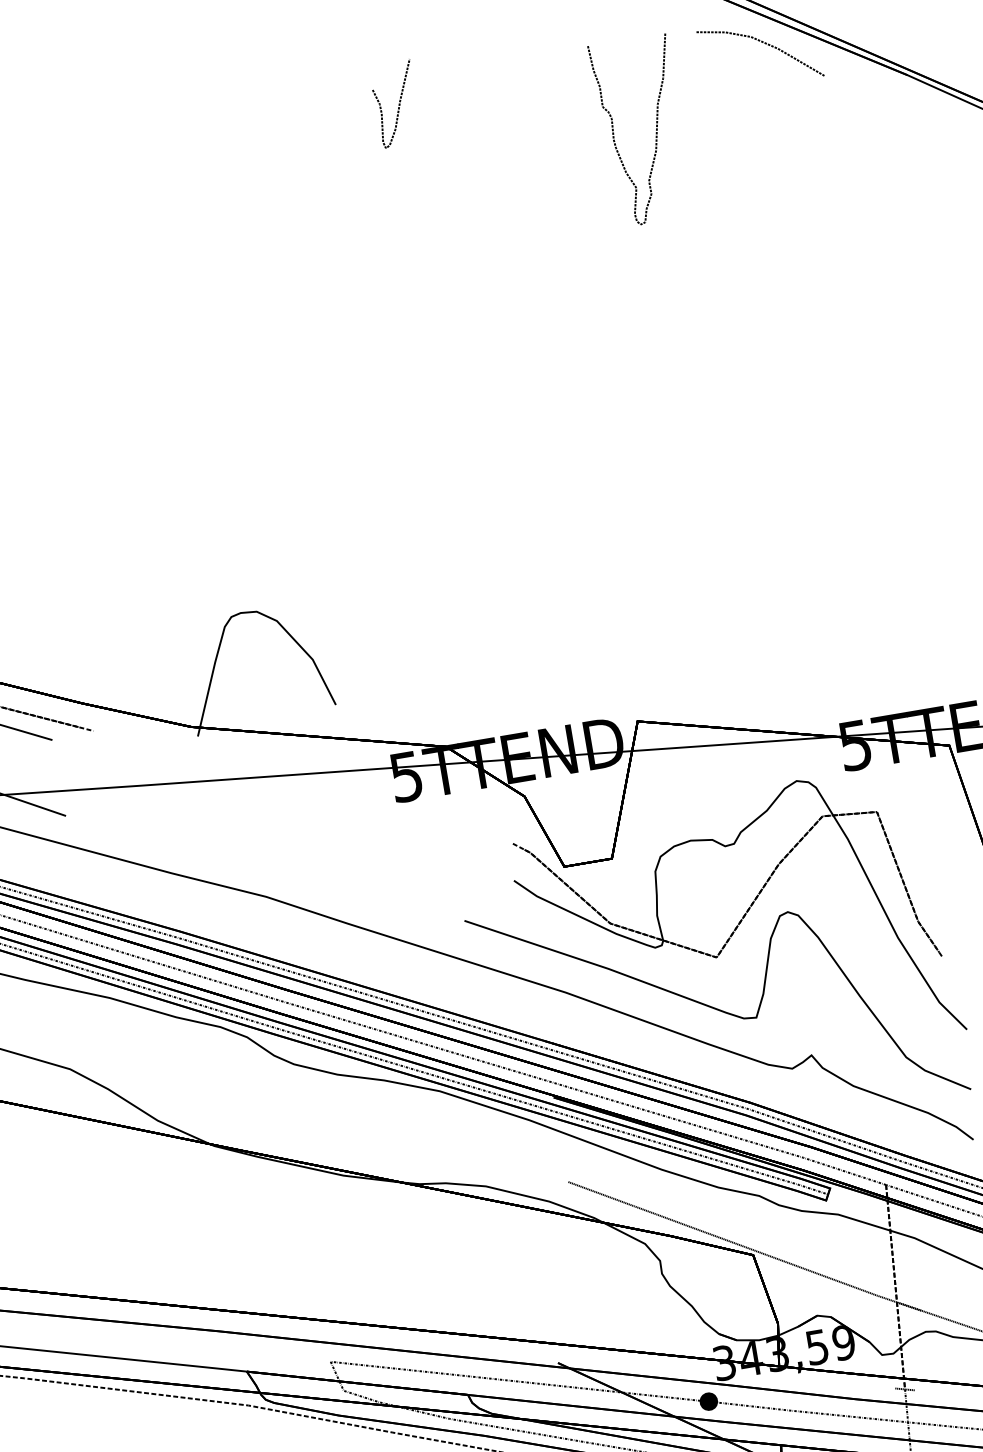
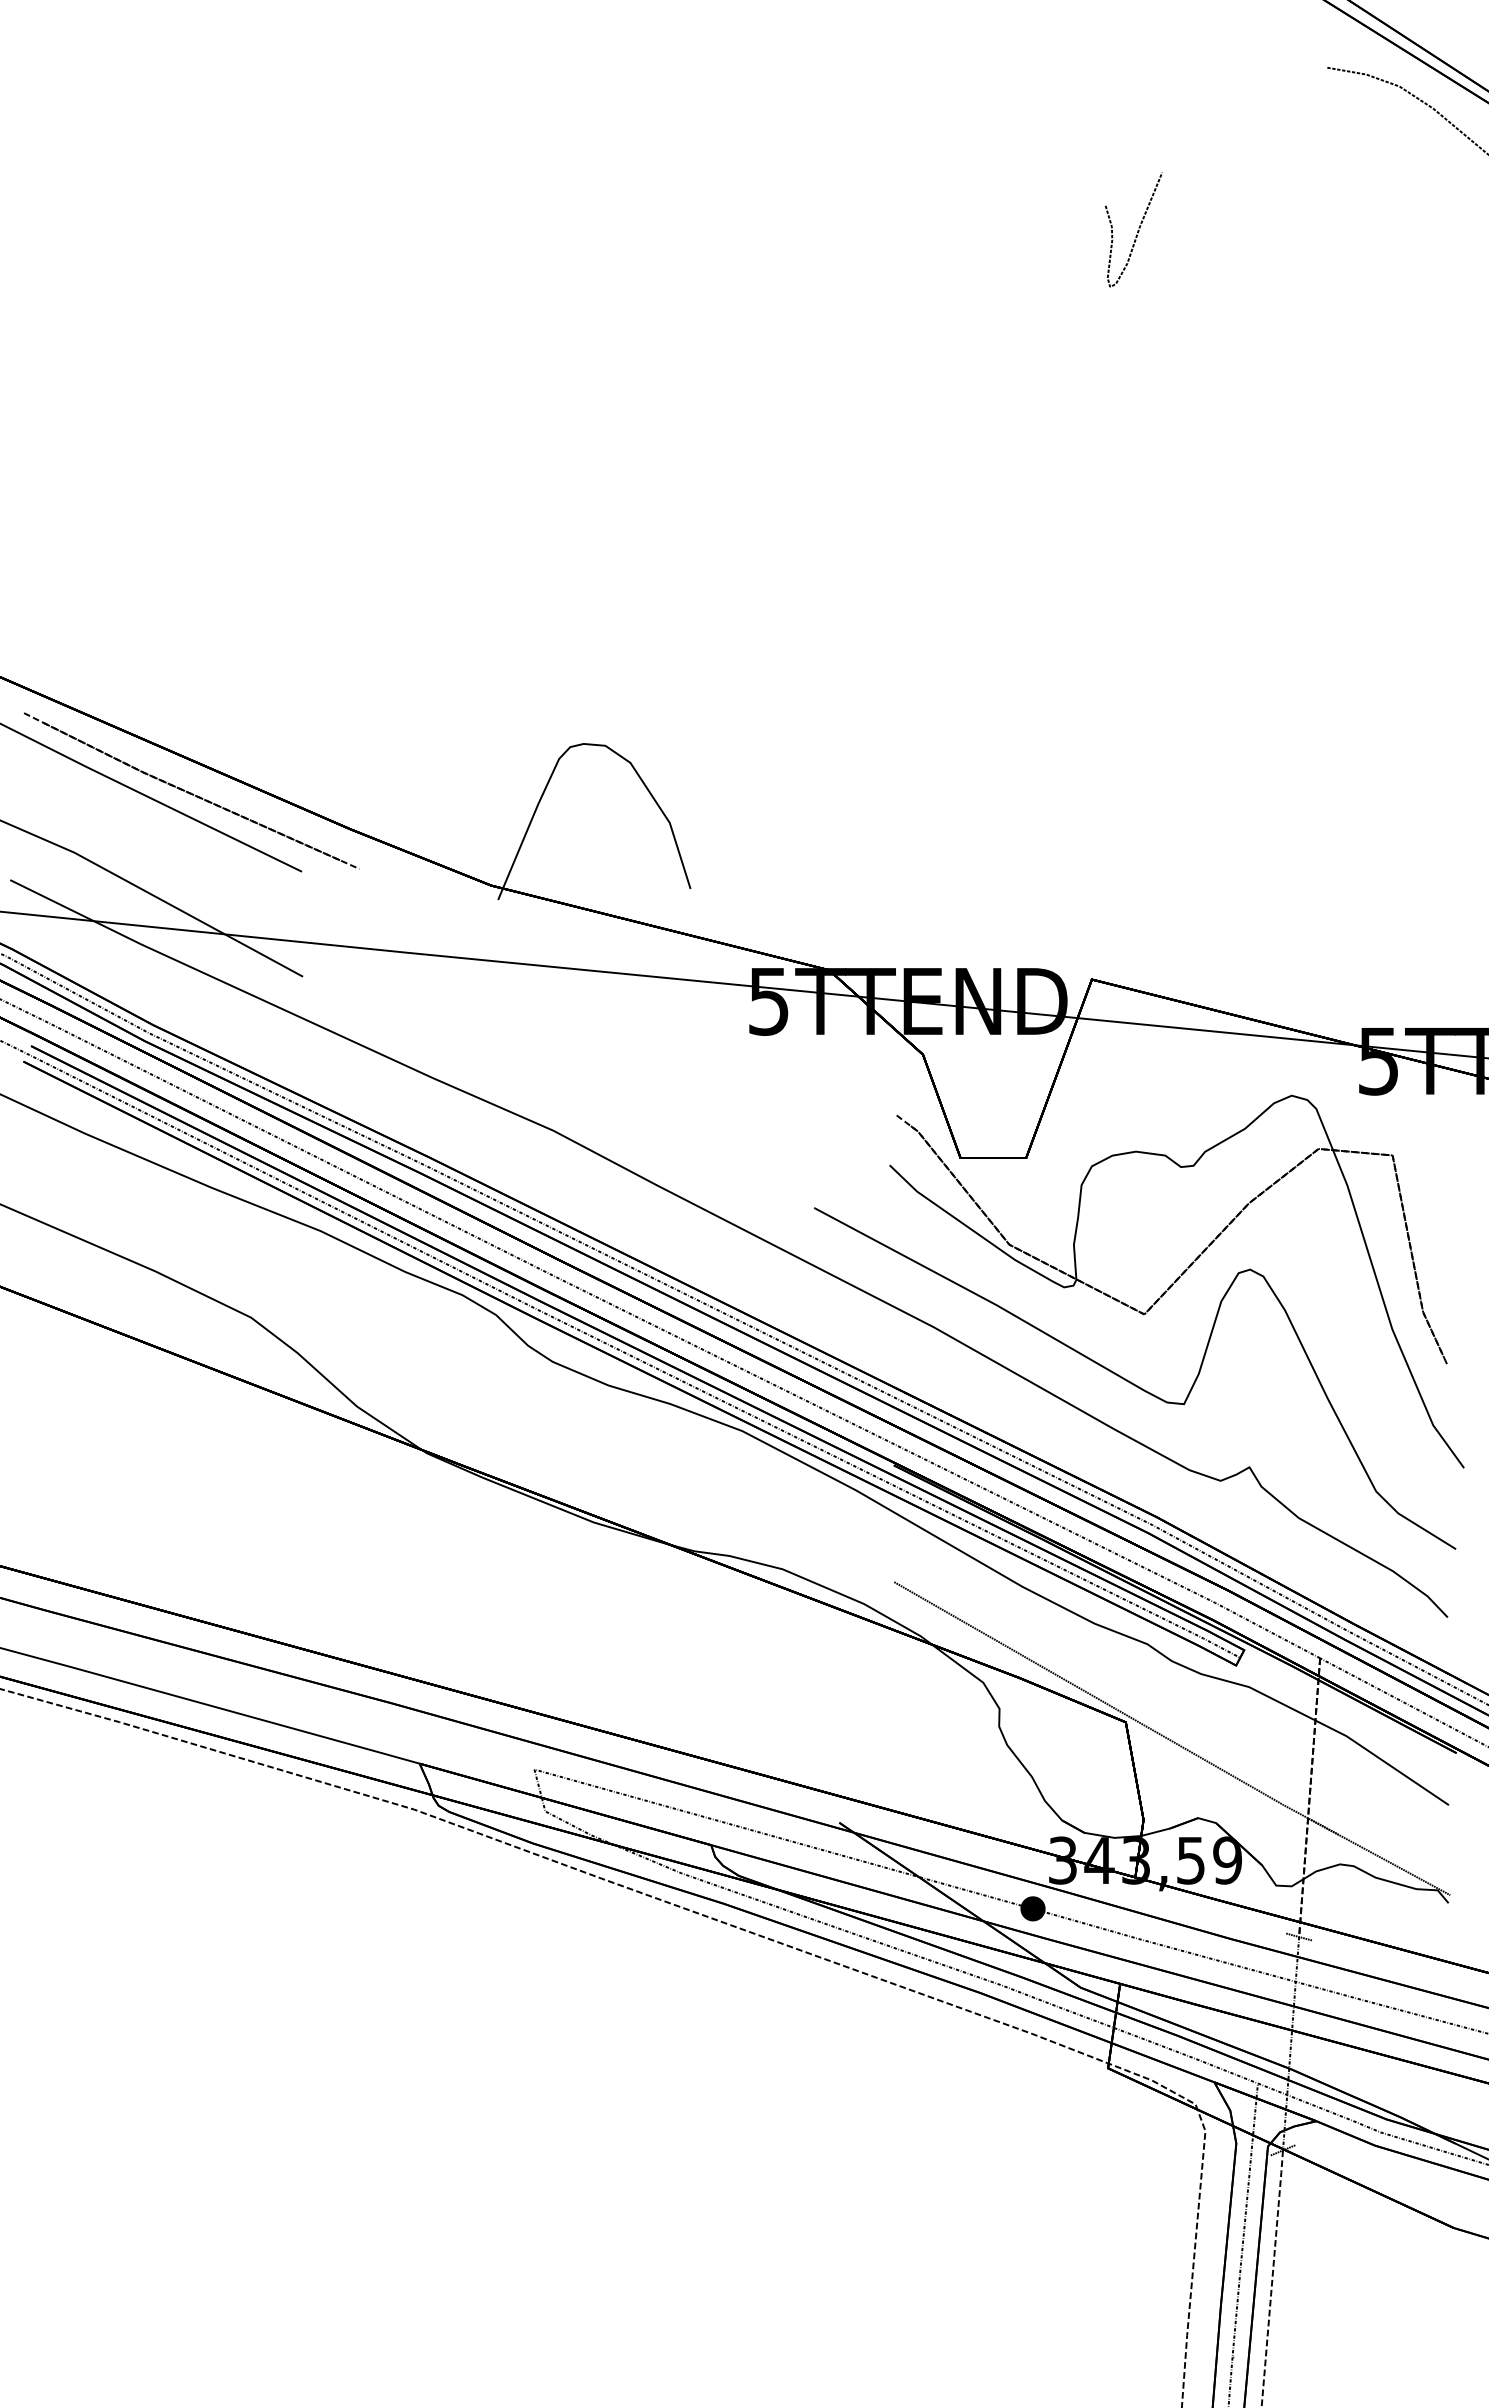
curve: (398, 103) -> (1137, 230), moved
curve: (656, 131) -> (1250, 192), removed

